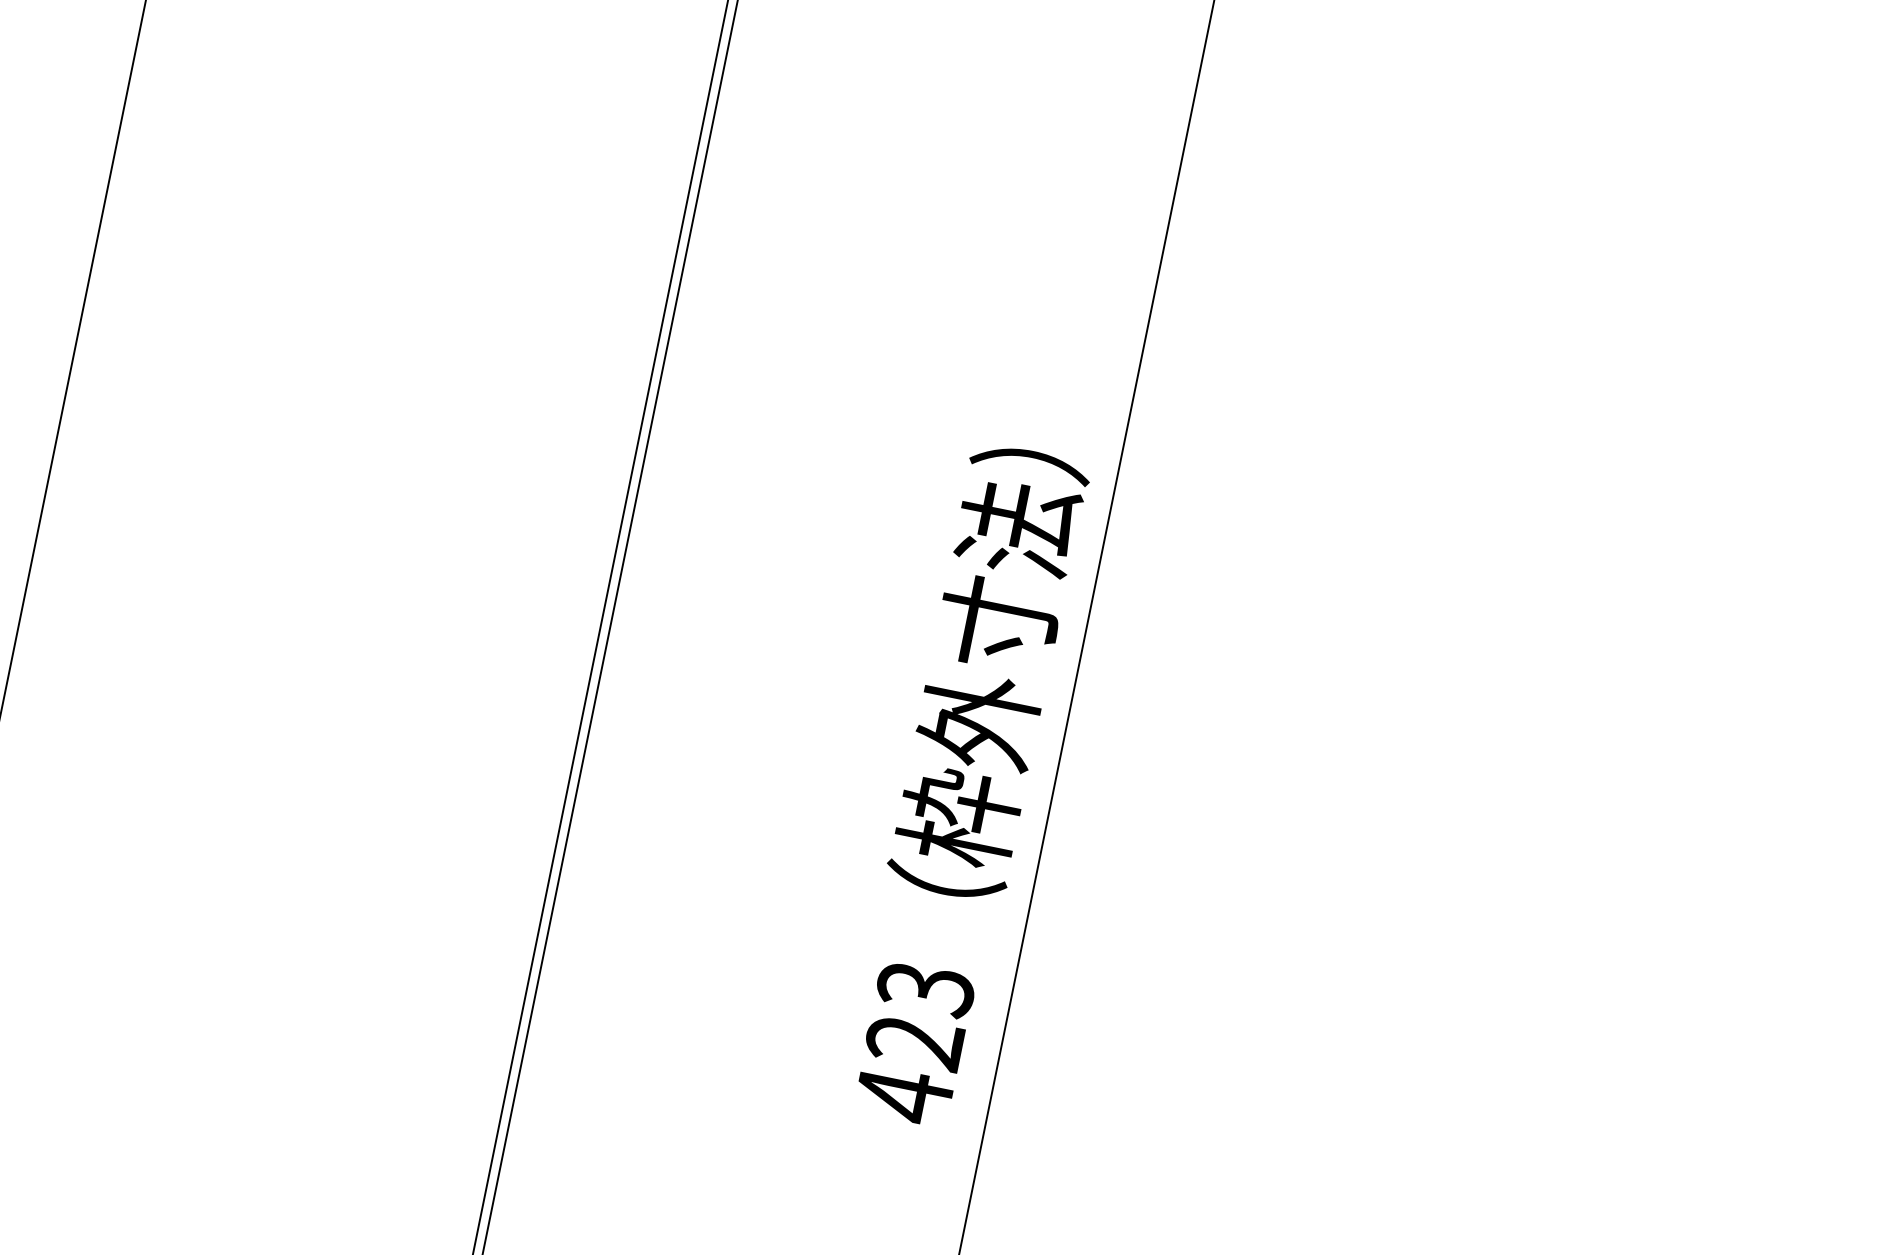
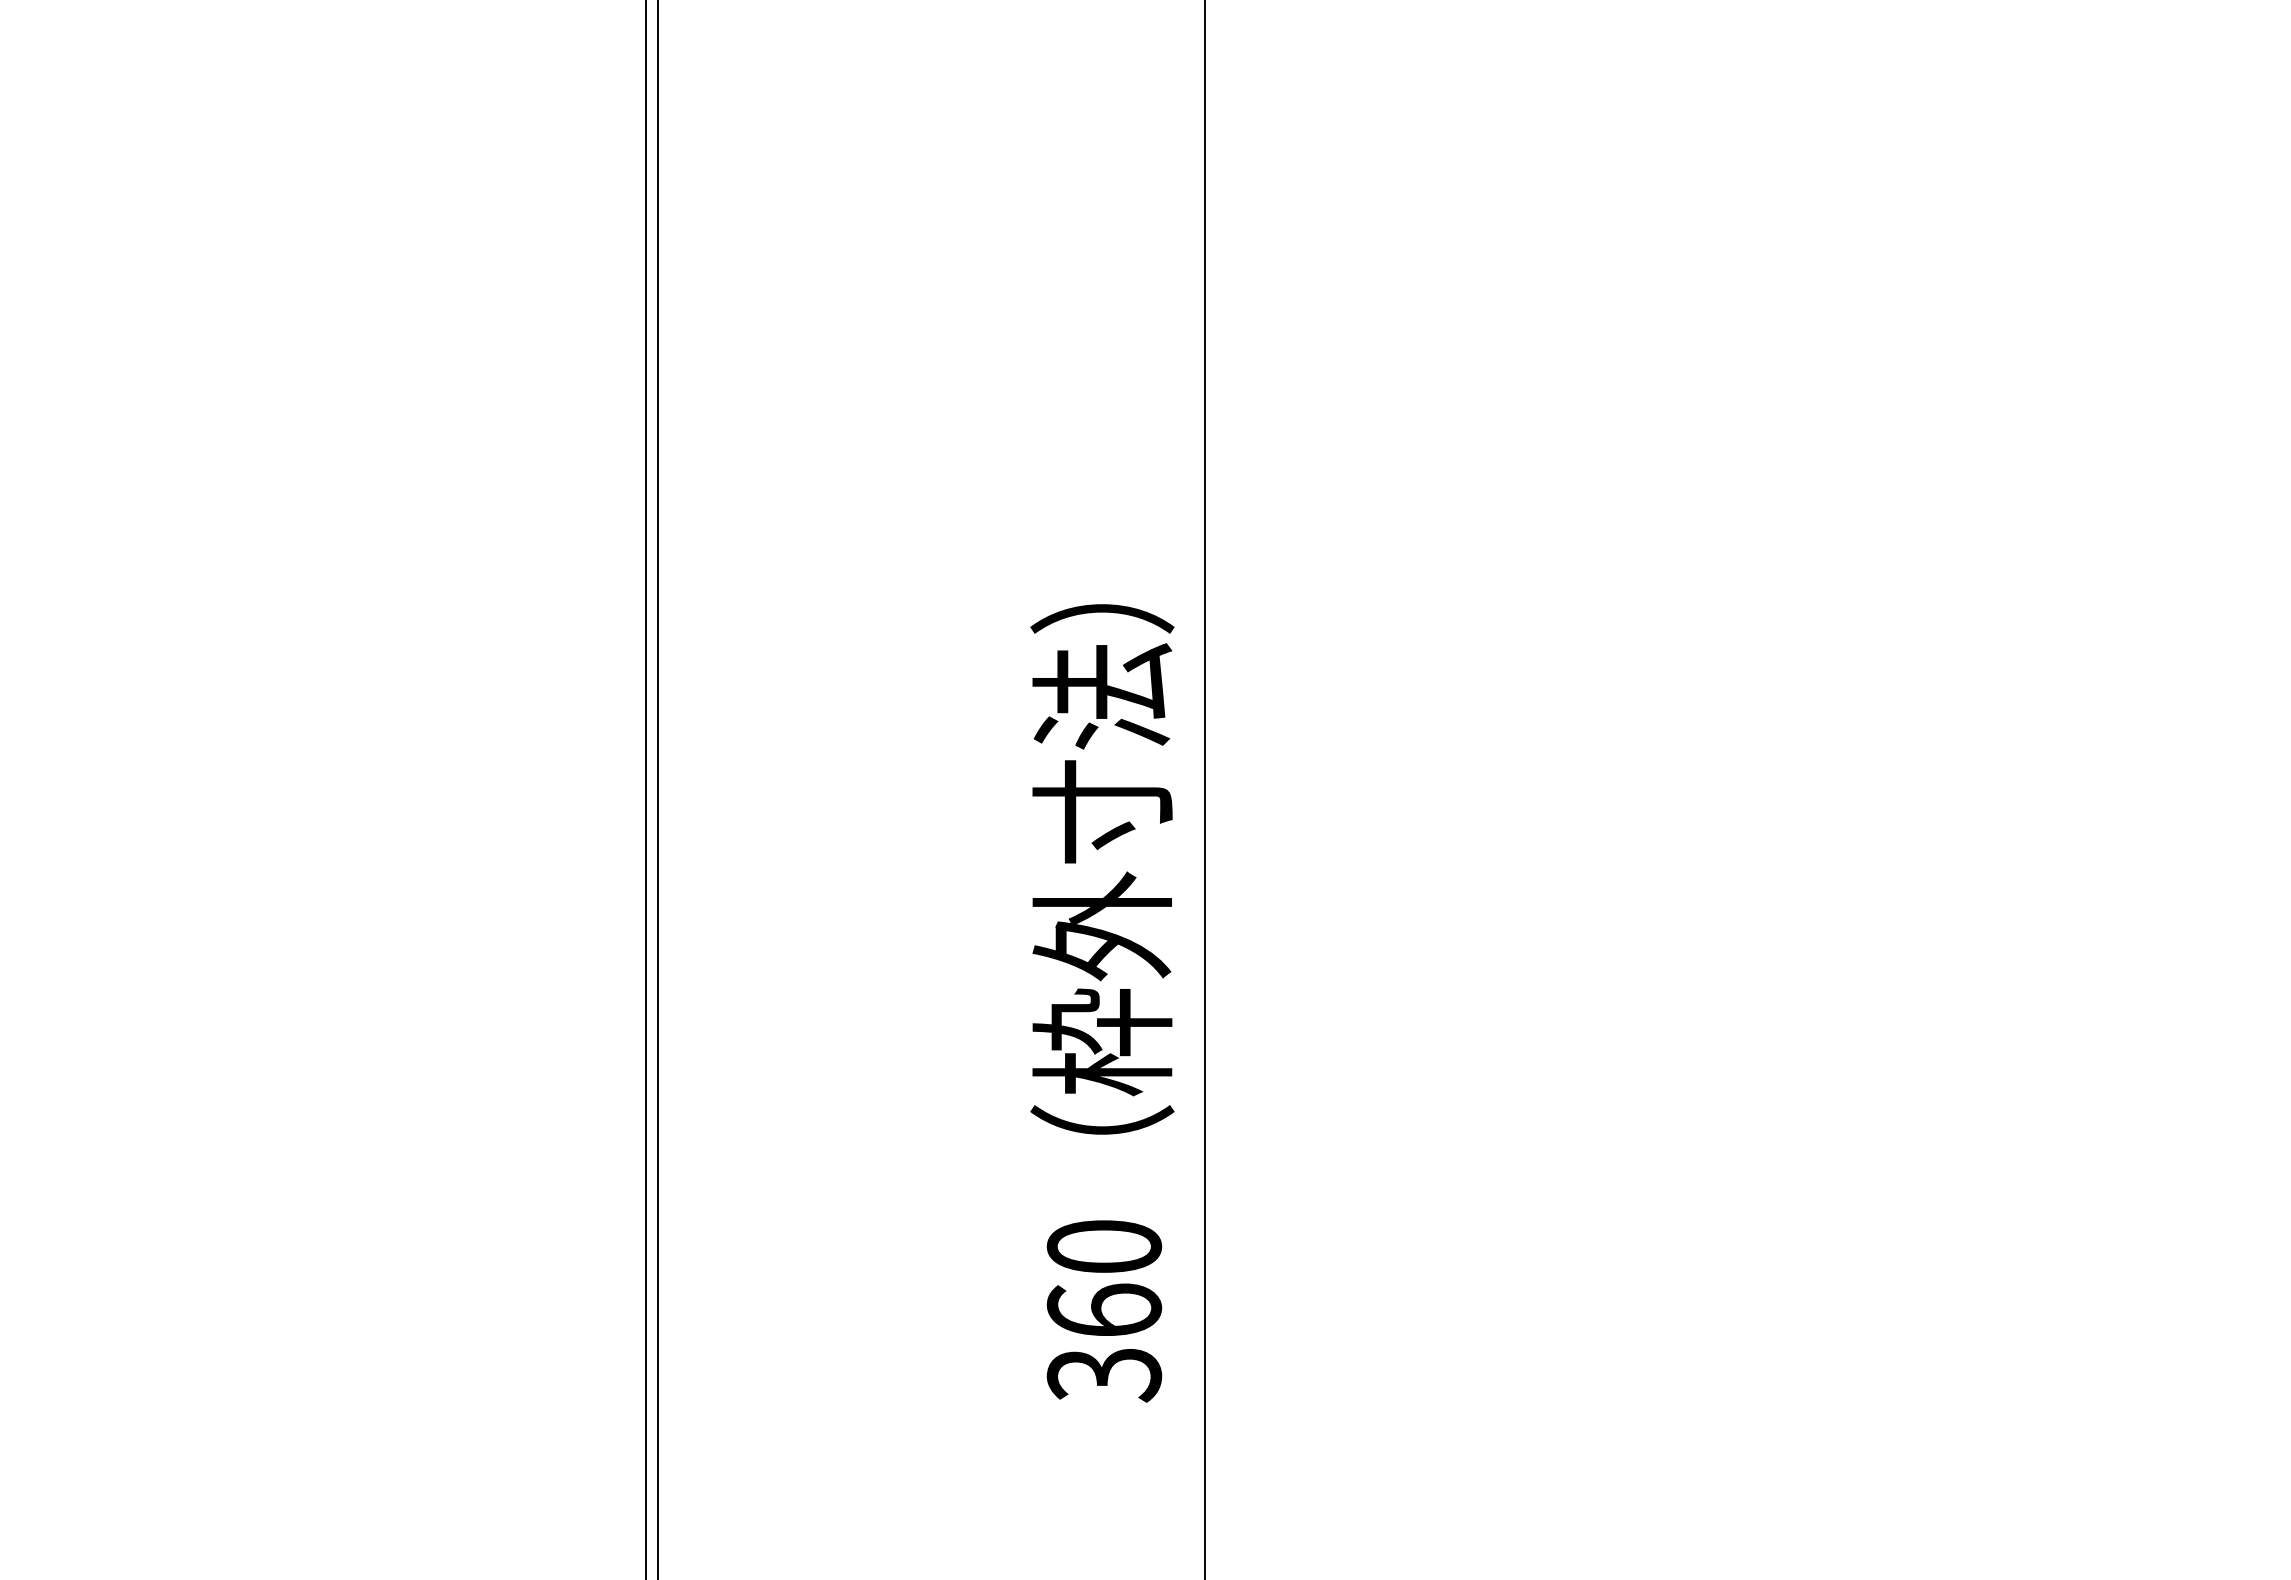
text: (914, 1042) -> (1104, 1311), 423 -> 360

